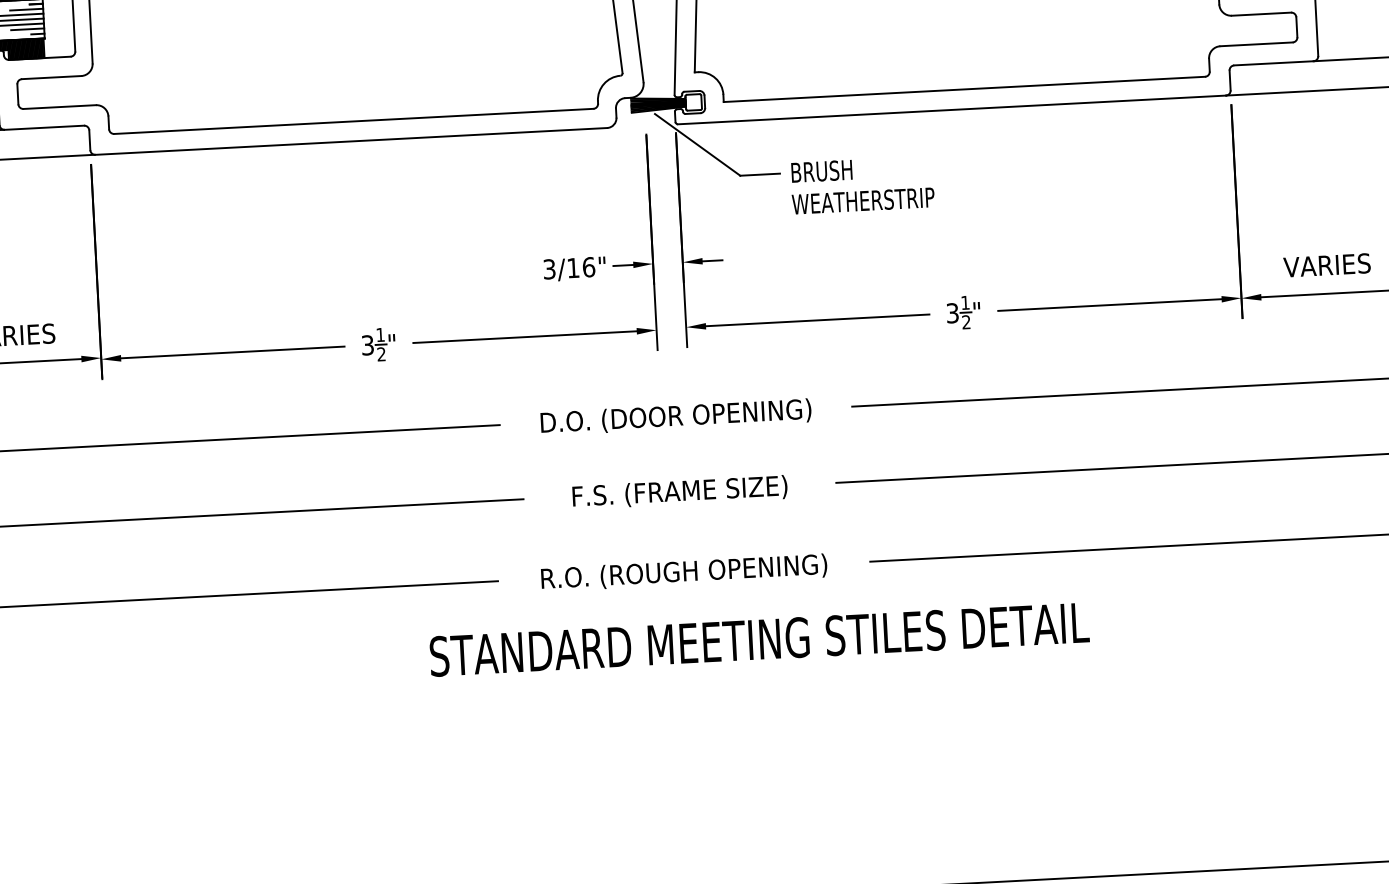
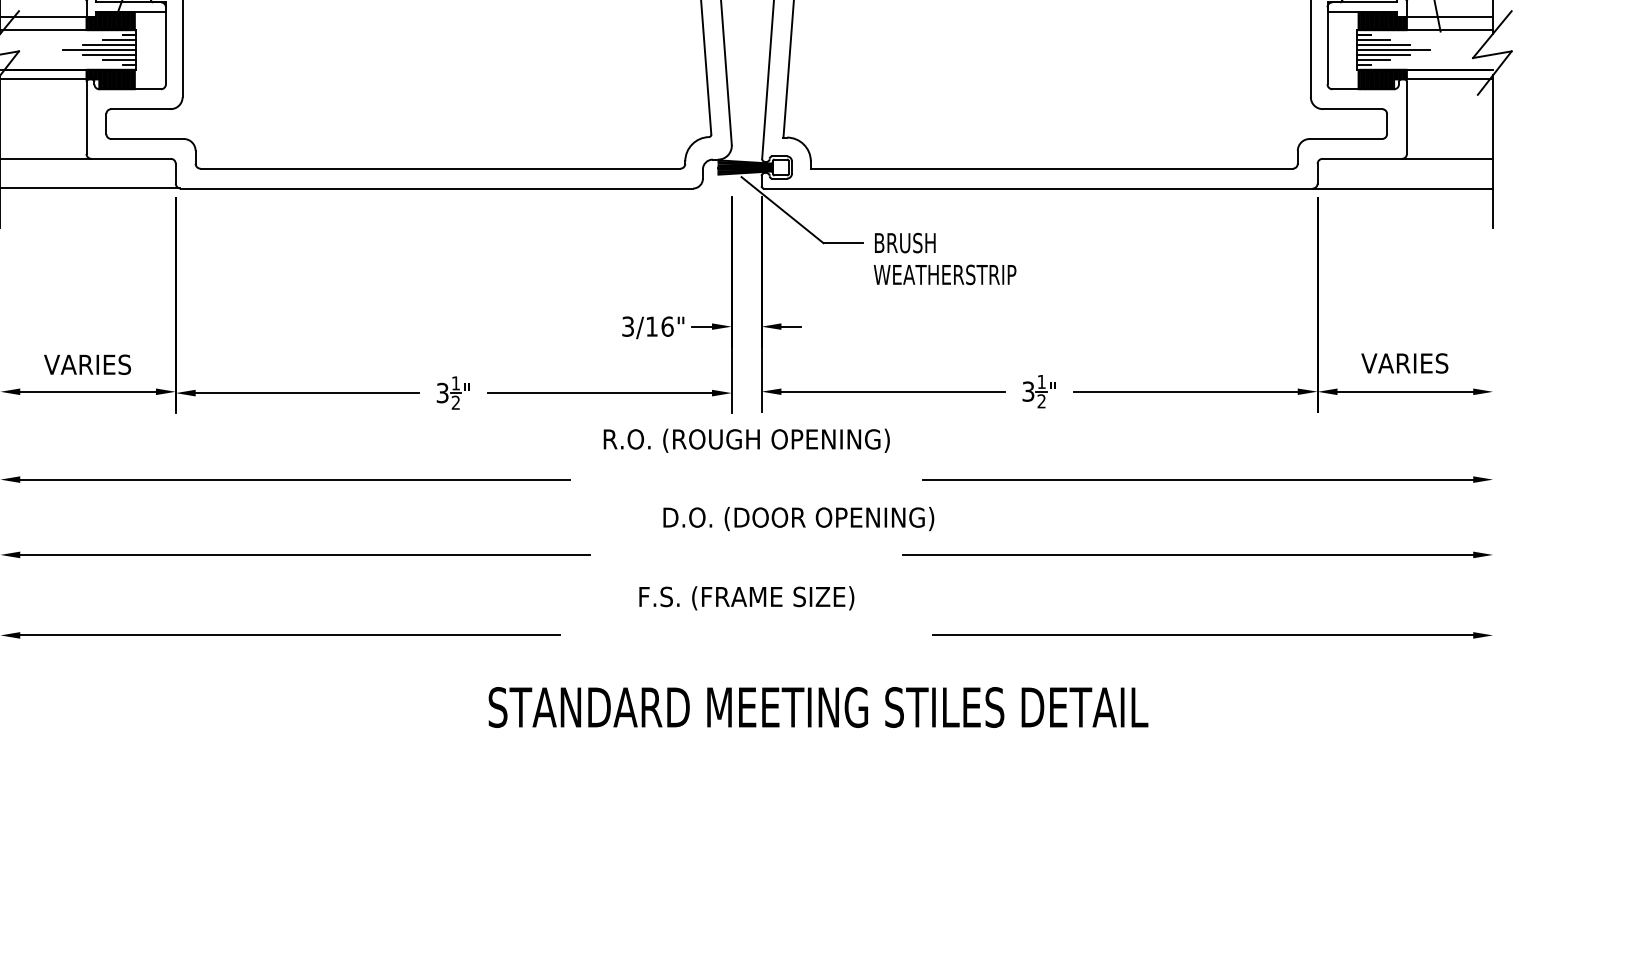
text: (675, 417) -> (798, 519), moved
text: (679, 492) -> (746, 598), moved
text: (683, 572) -> (746, 440), moved

